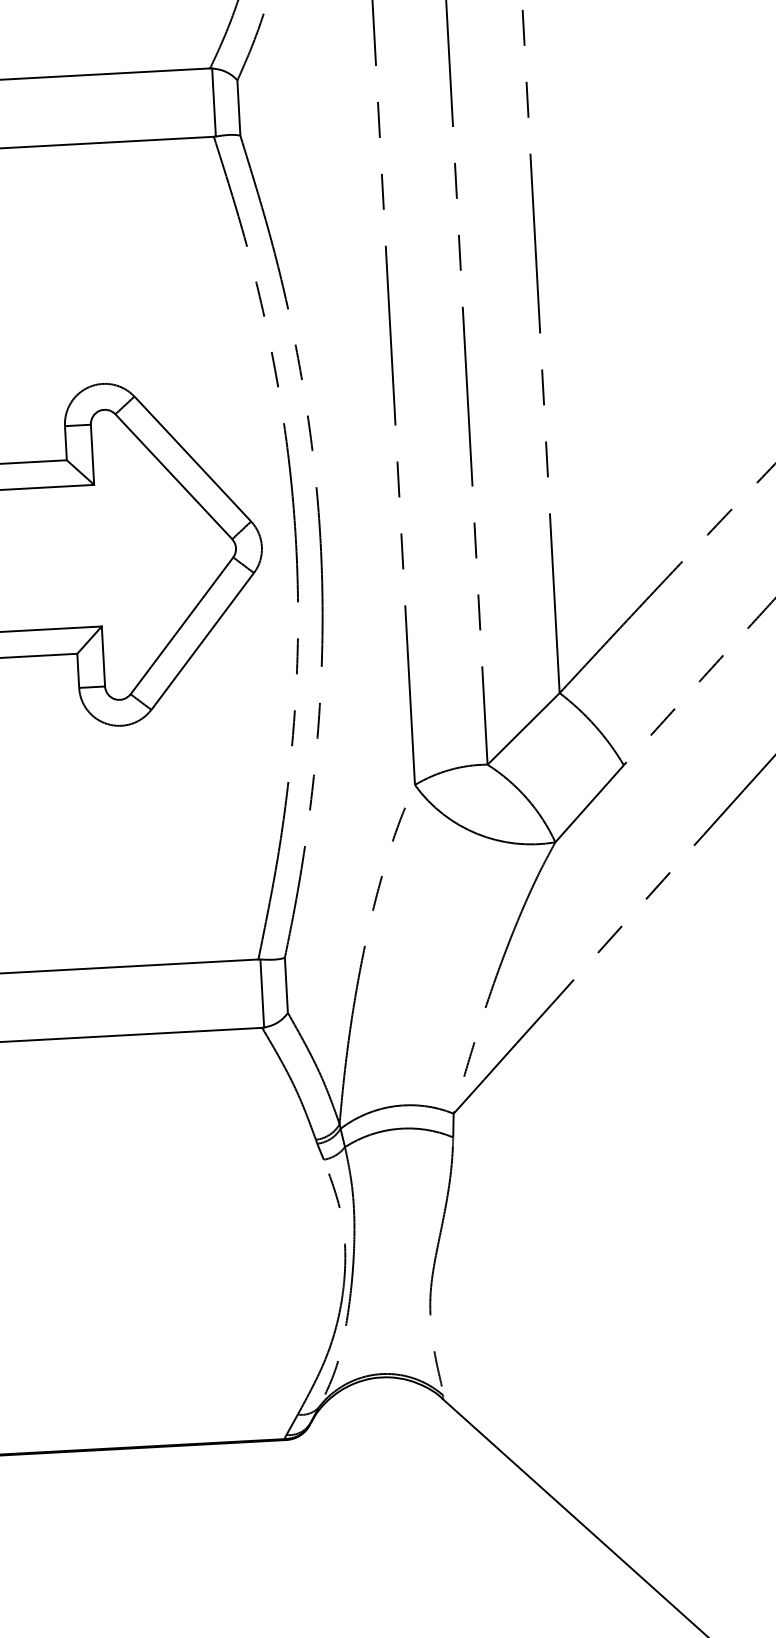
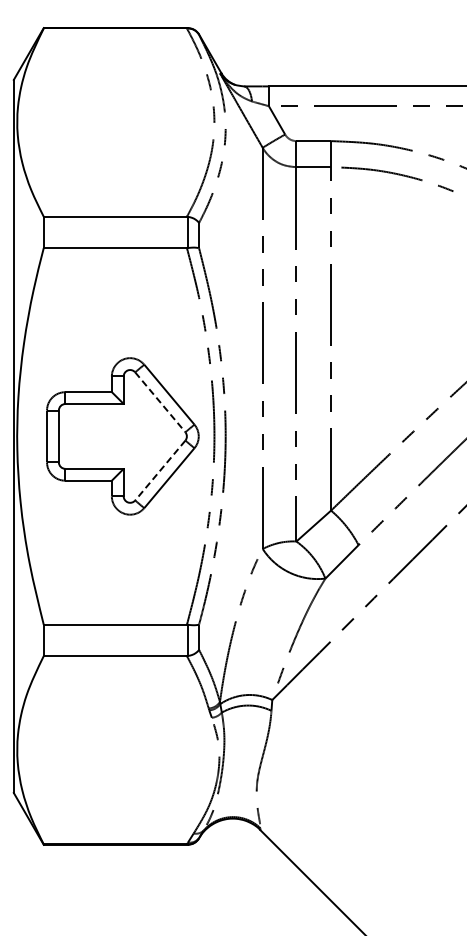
line: (174, 477) -> (160, 402), solid -> dashed
line: (180, 625) -> (159, 470), solid -> dashed

